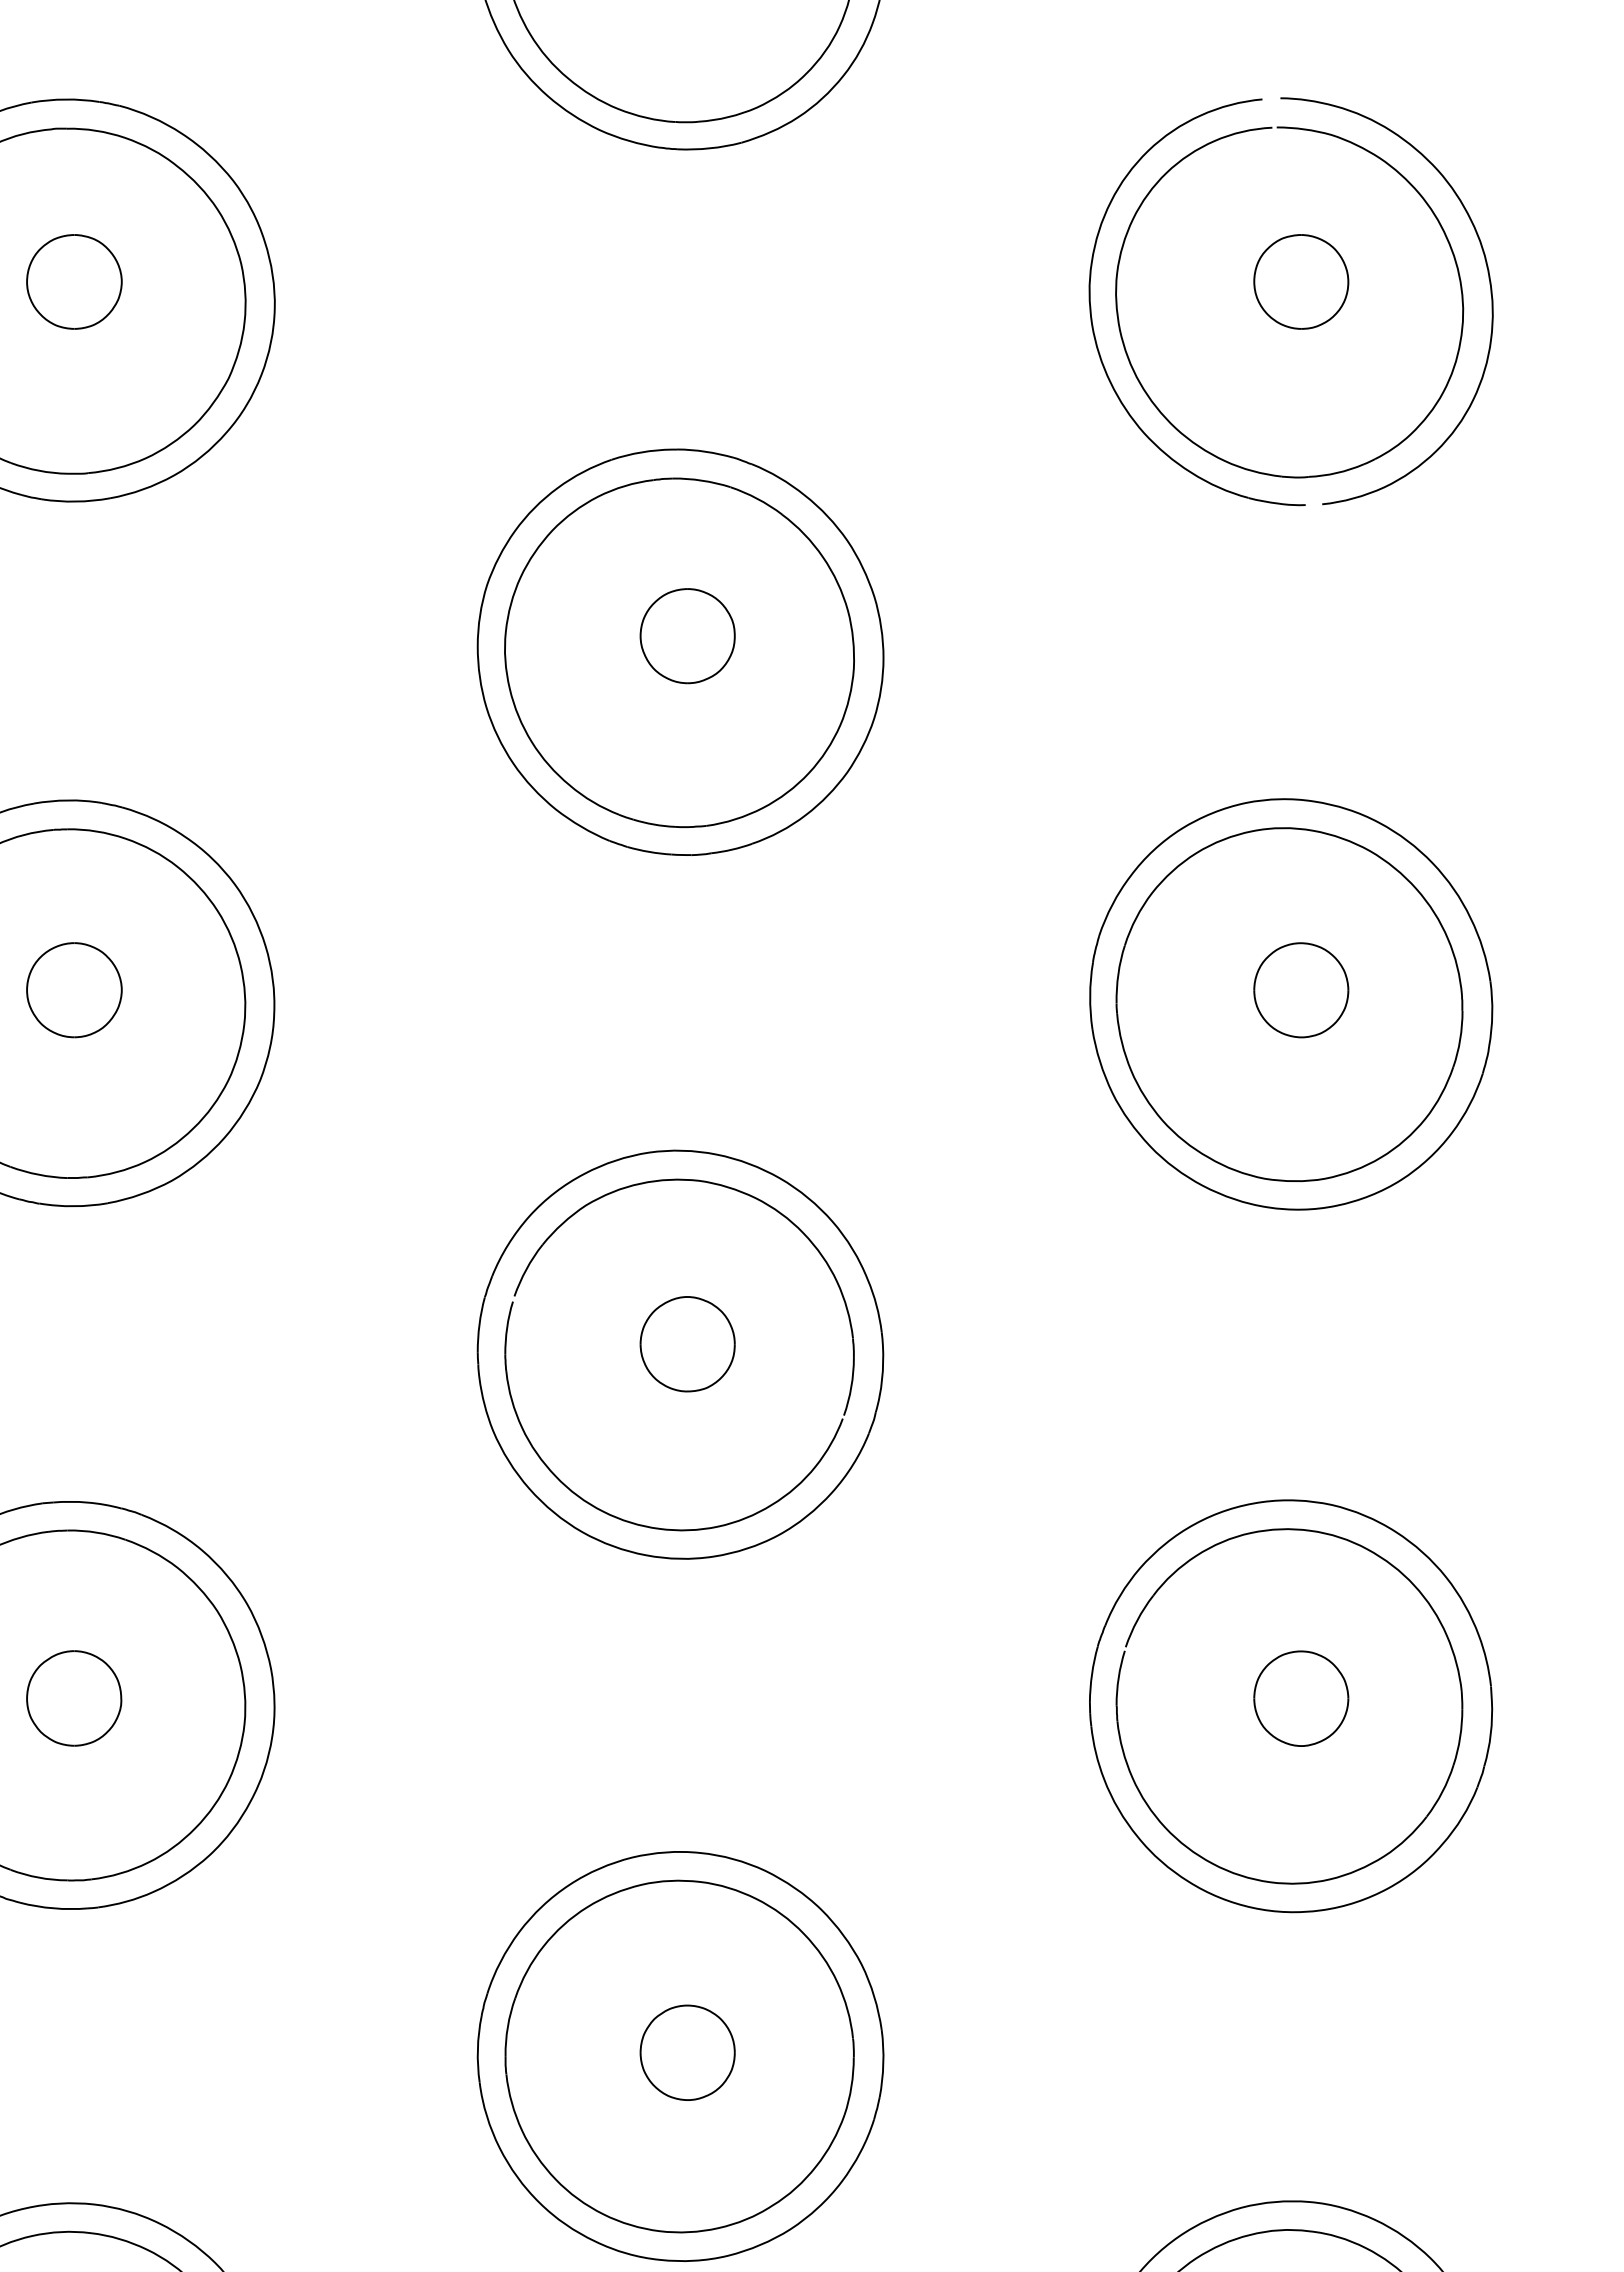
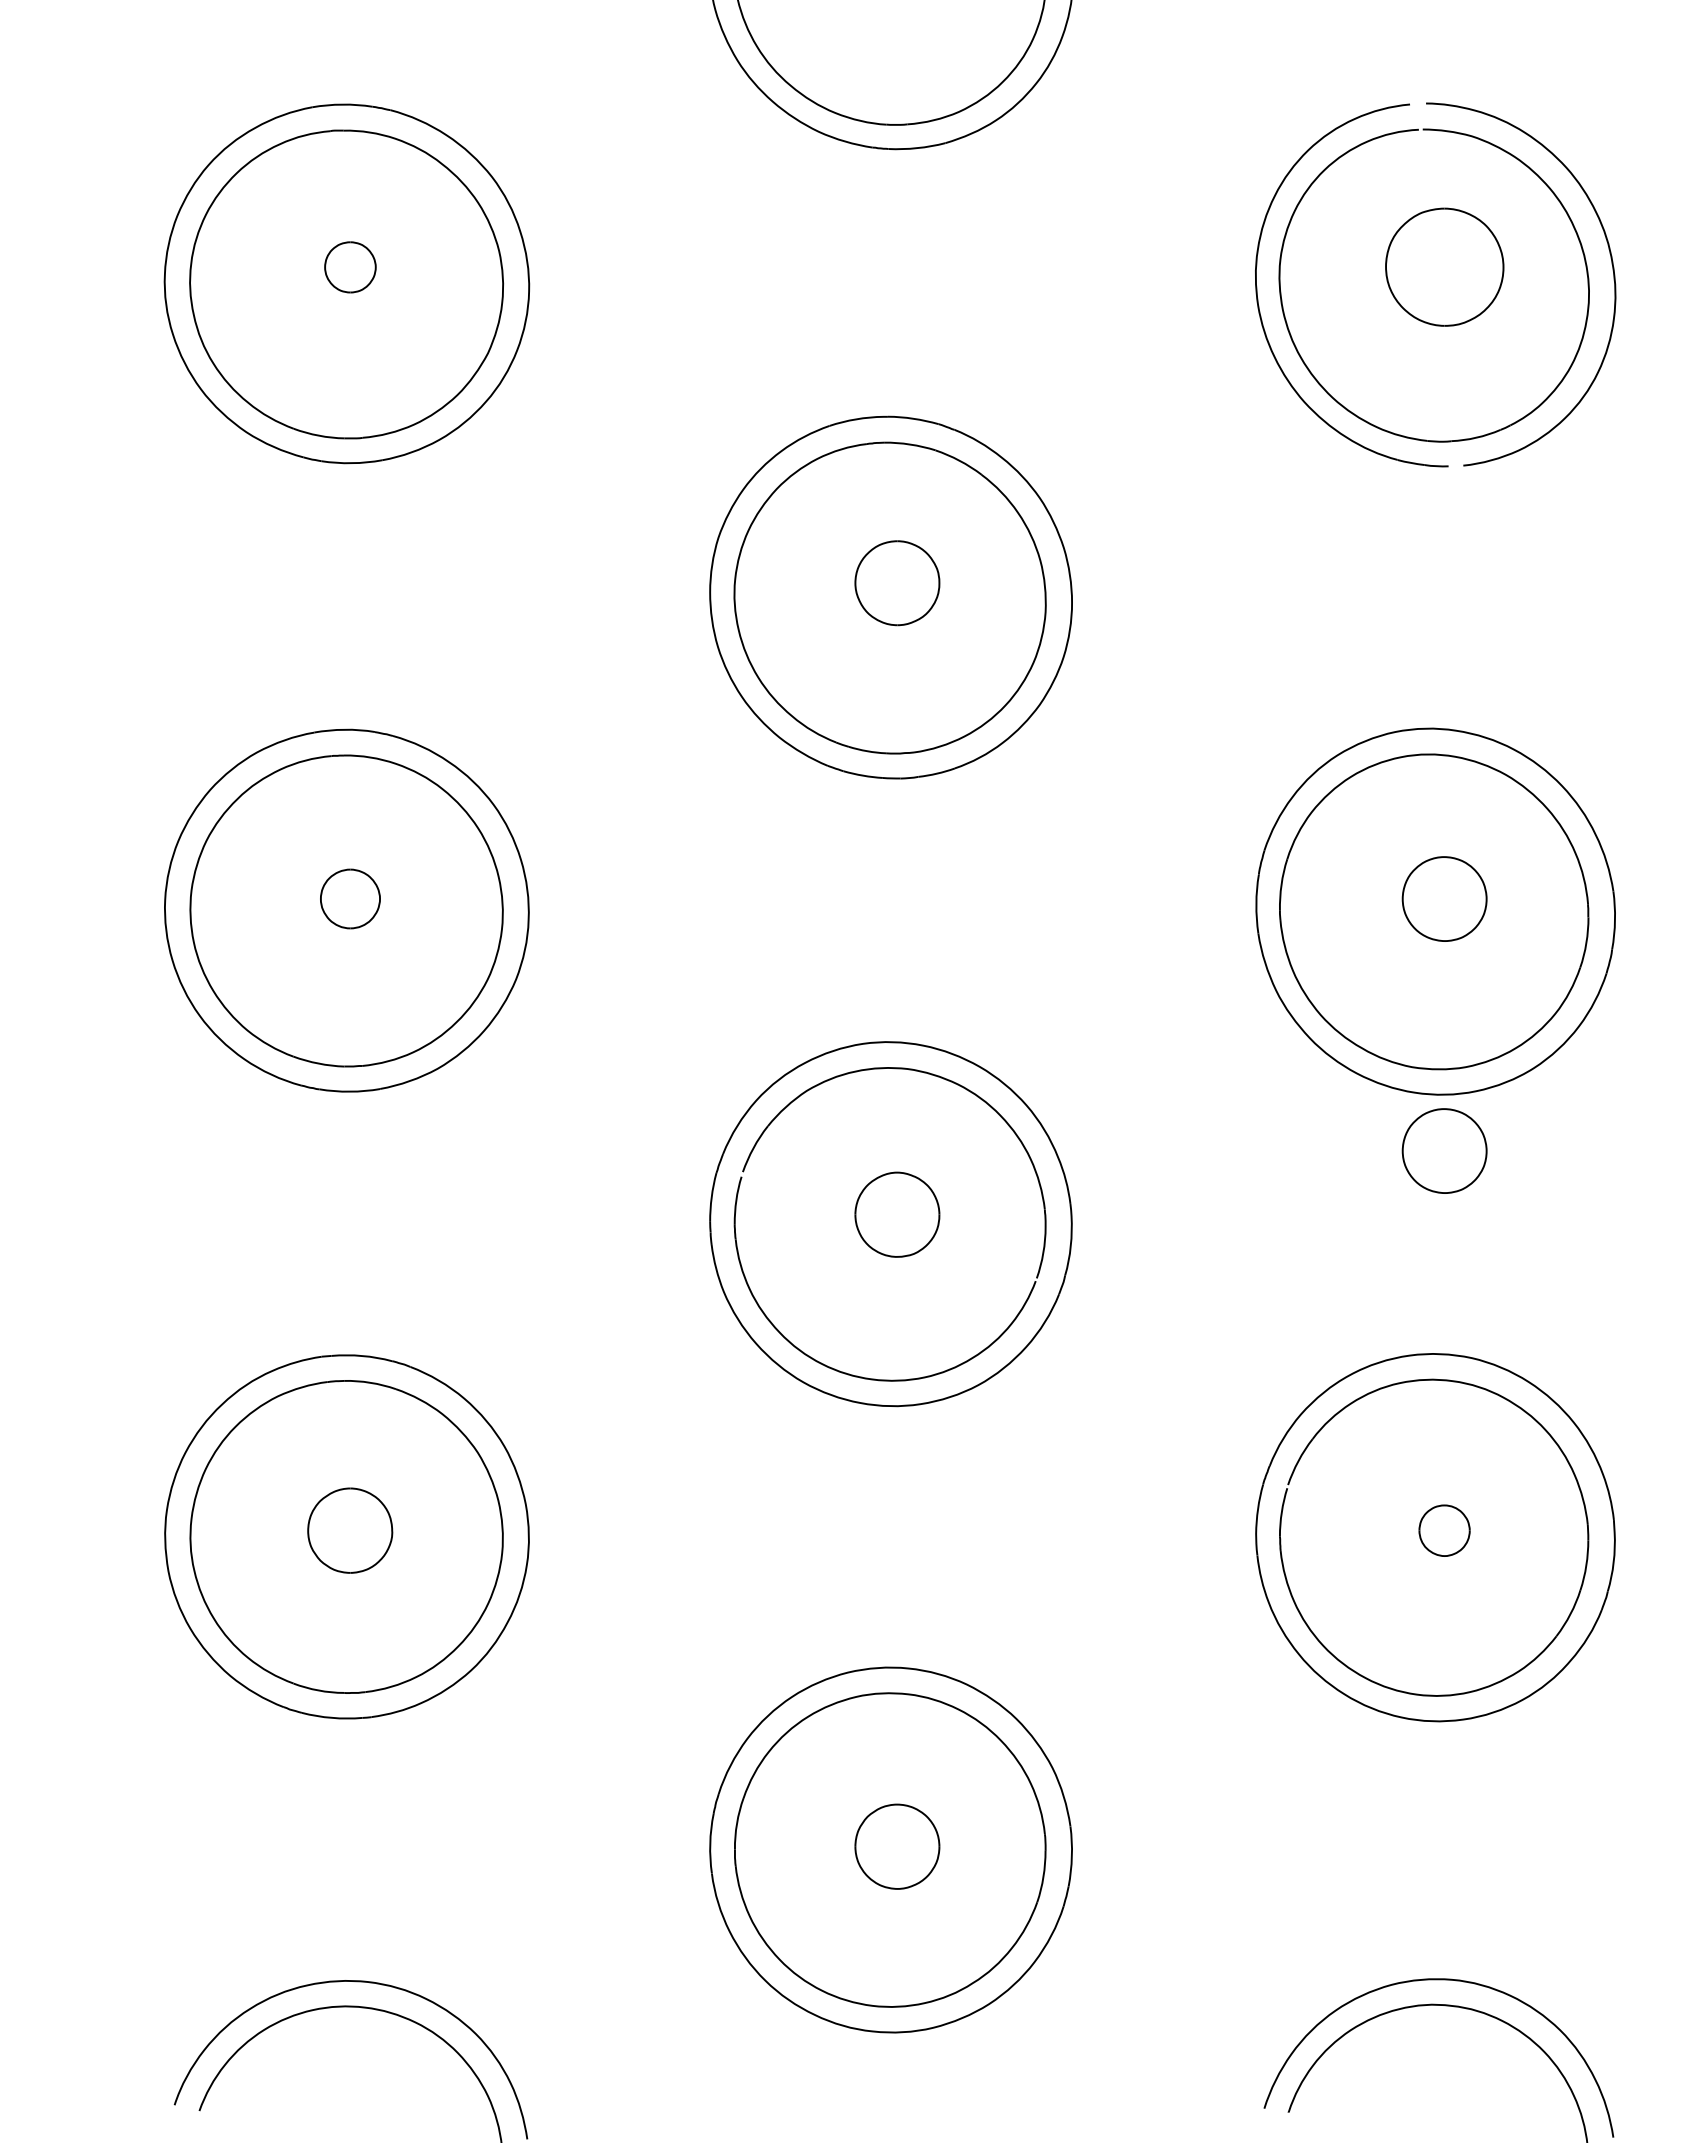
part: (74, 282) -> (350, 267), size x0.6
part: (1301, 282) -> (1444, 267), size x1.4
part: (74, 989) -> (350, 898), size x0.7
part: (1301, 1272) -> (1444, 1150), added
part: (1301, 1698) -> (1444, 1530), size x0.6

